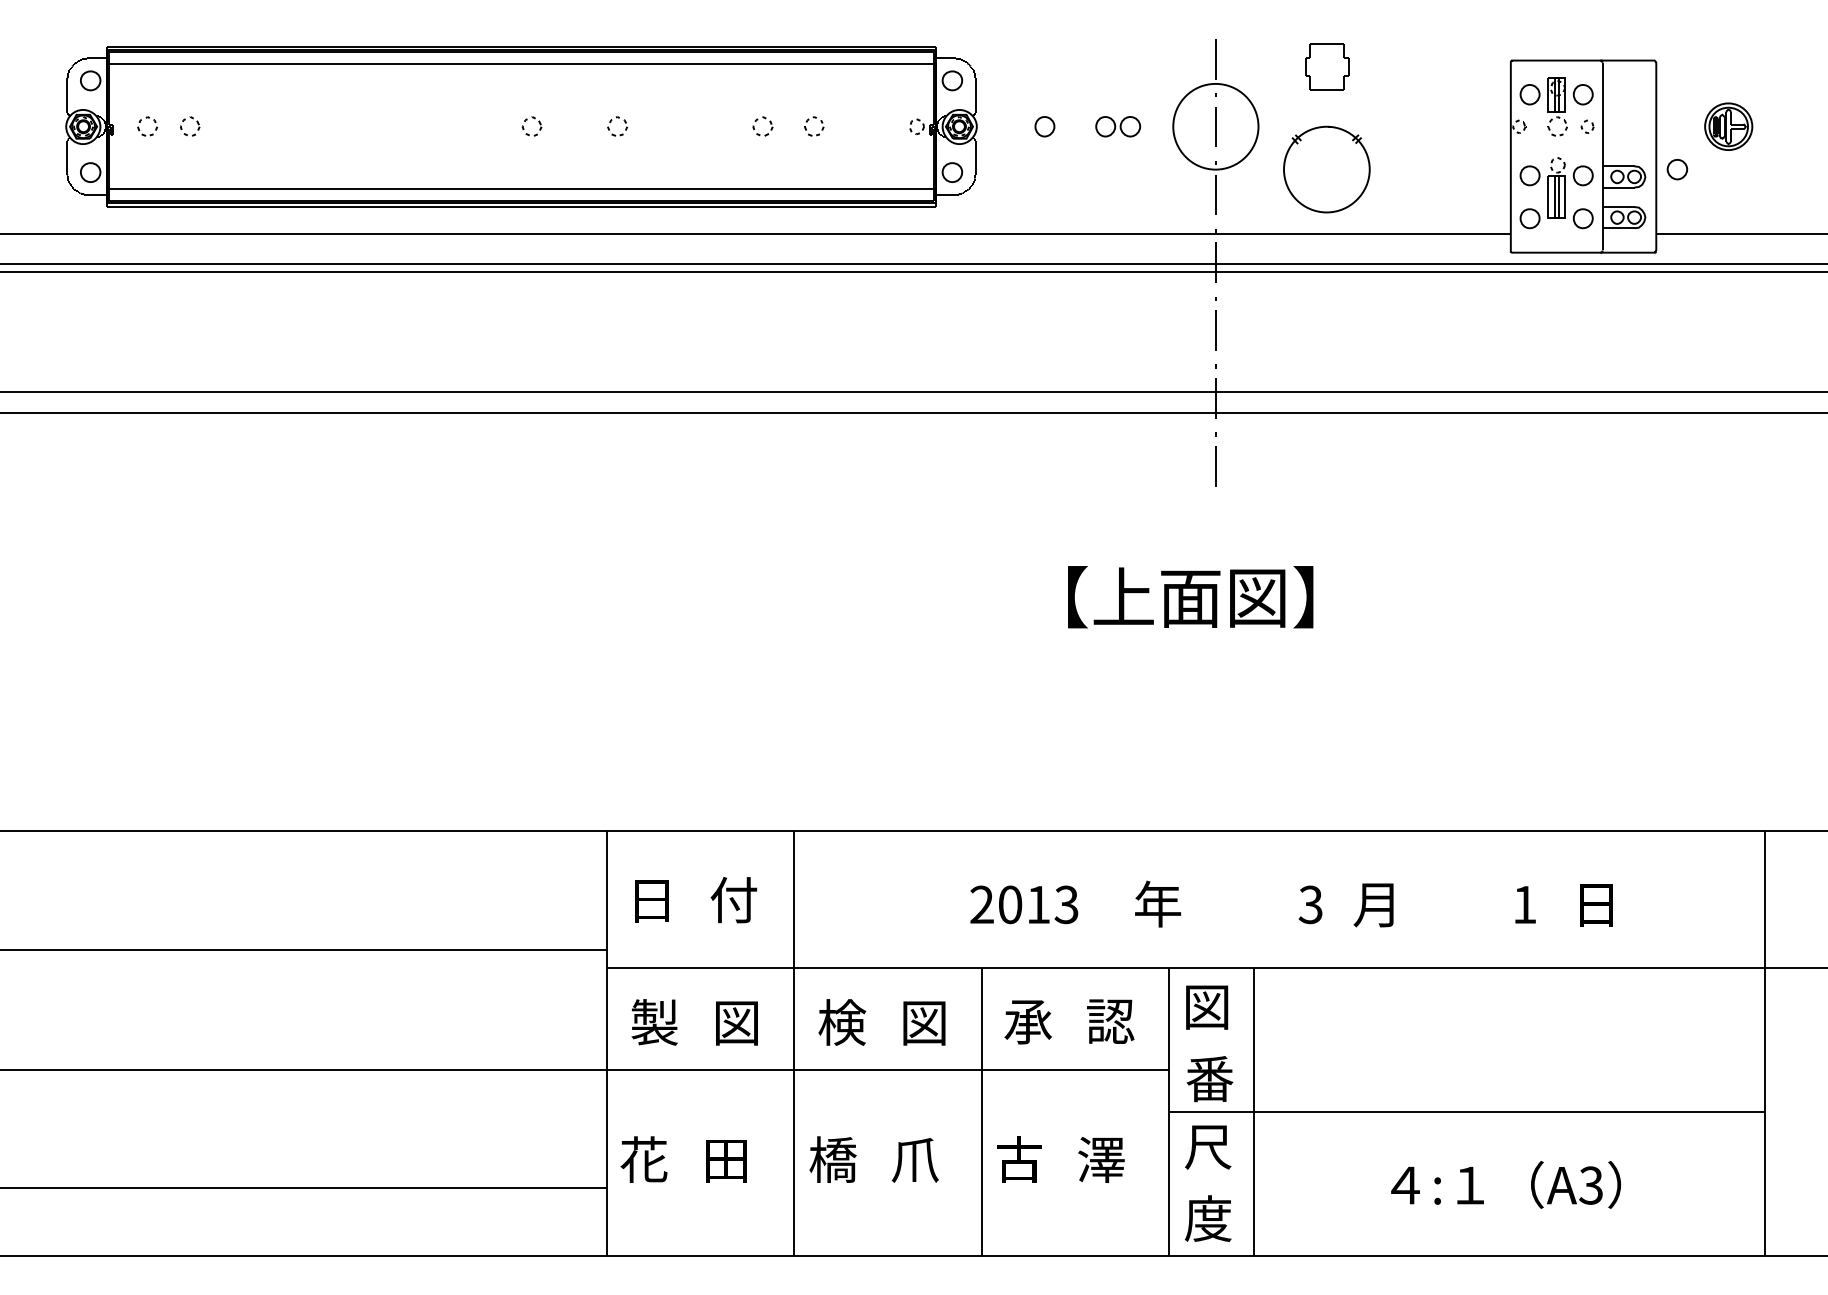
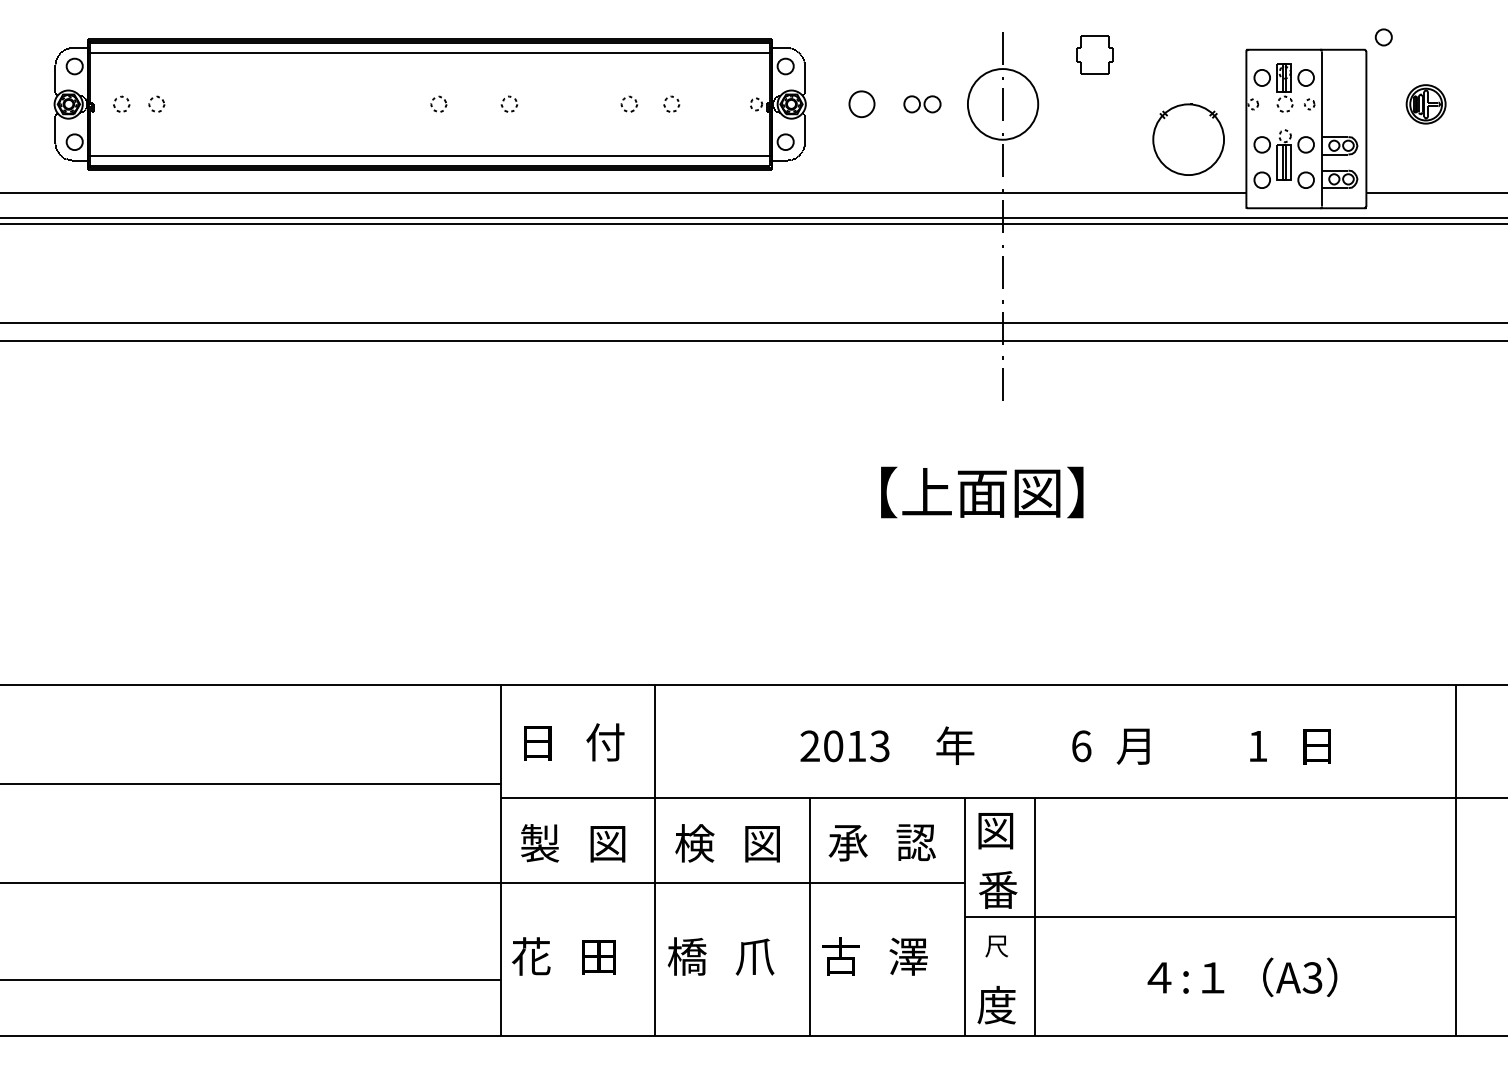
part: (1044, 126) -> (861, 104), size x1.6
part: (1326, 169) -> (1188, 139), moved
part: (1677, 169) -> (1383, 37), moved
text: (1310, 904) -> (1081, 746), 3 -> 6
part: (1208, 1147) -> (996, 946), size x0.6

